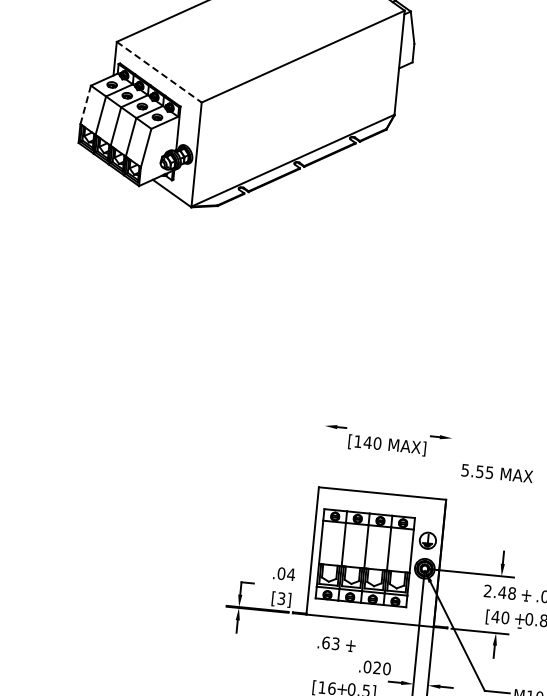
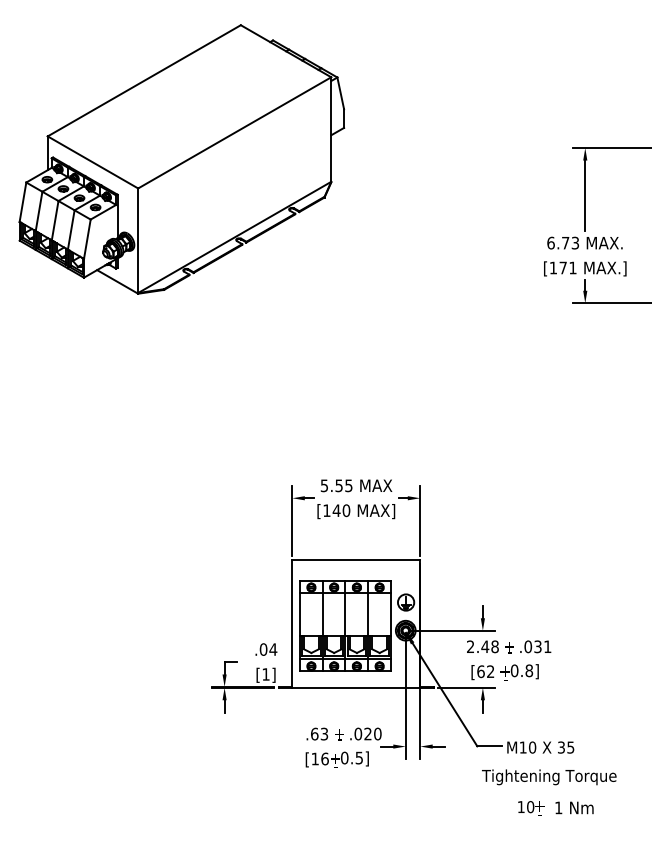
line: (159, 72) -> (93, 162), dashed -> solid
line: (85, 105) -> (22, 202), dashed -> solid
line: (322, 448) -> (292, 520), added
line: (450, 460) -> (420, 520), added
text: (497, 473) -> (356, 485), moved
text: (280, 598) -> (265, 674), [3] -> [1]
text: (500, 617) -> (485, 671), [40 -> [62
text: (335, 643) -> (324, 733), moved

